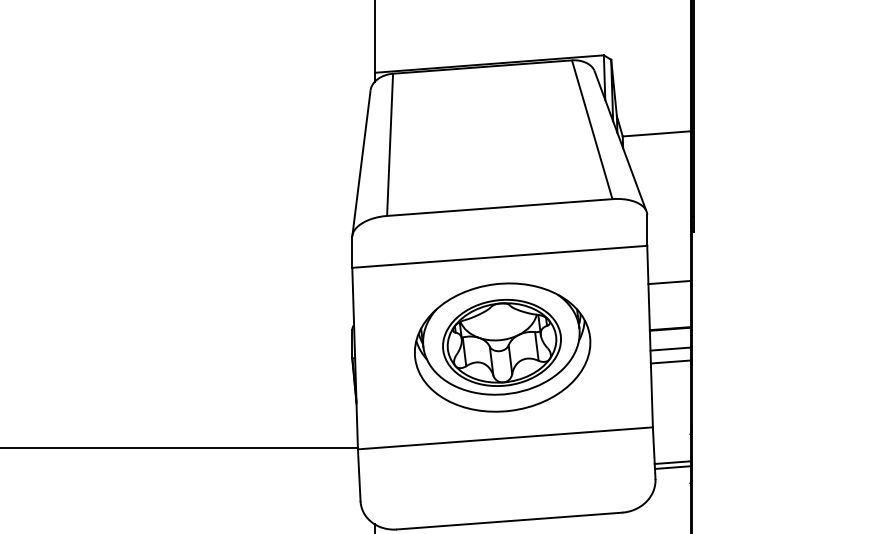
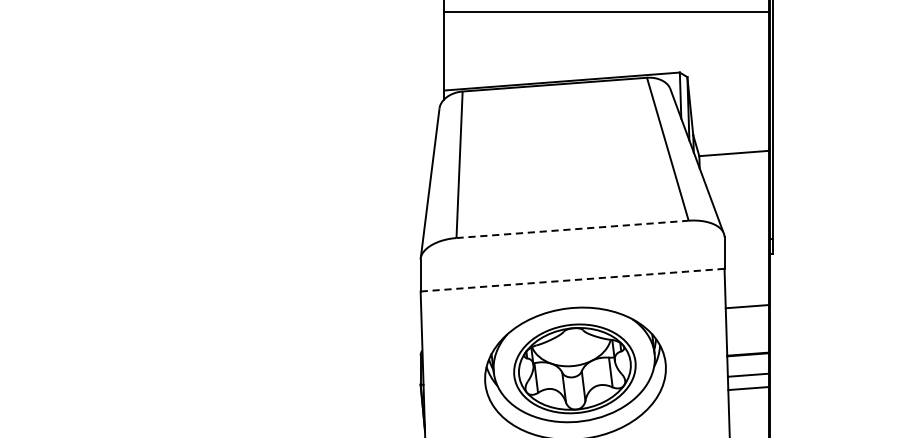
line: (499, 207) -> (572, 229), solid -> dashed
line: (499, 256) -> (572, 279), solid -> dashed

